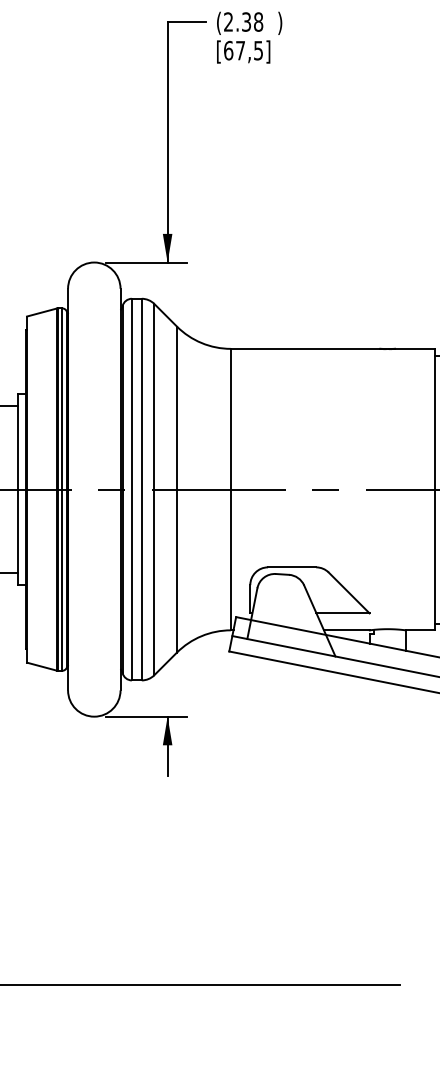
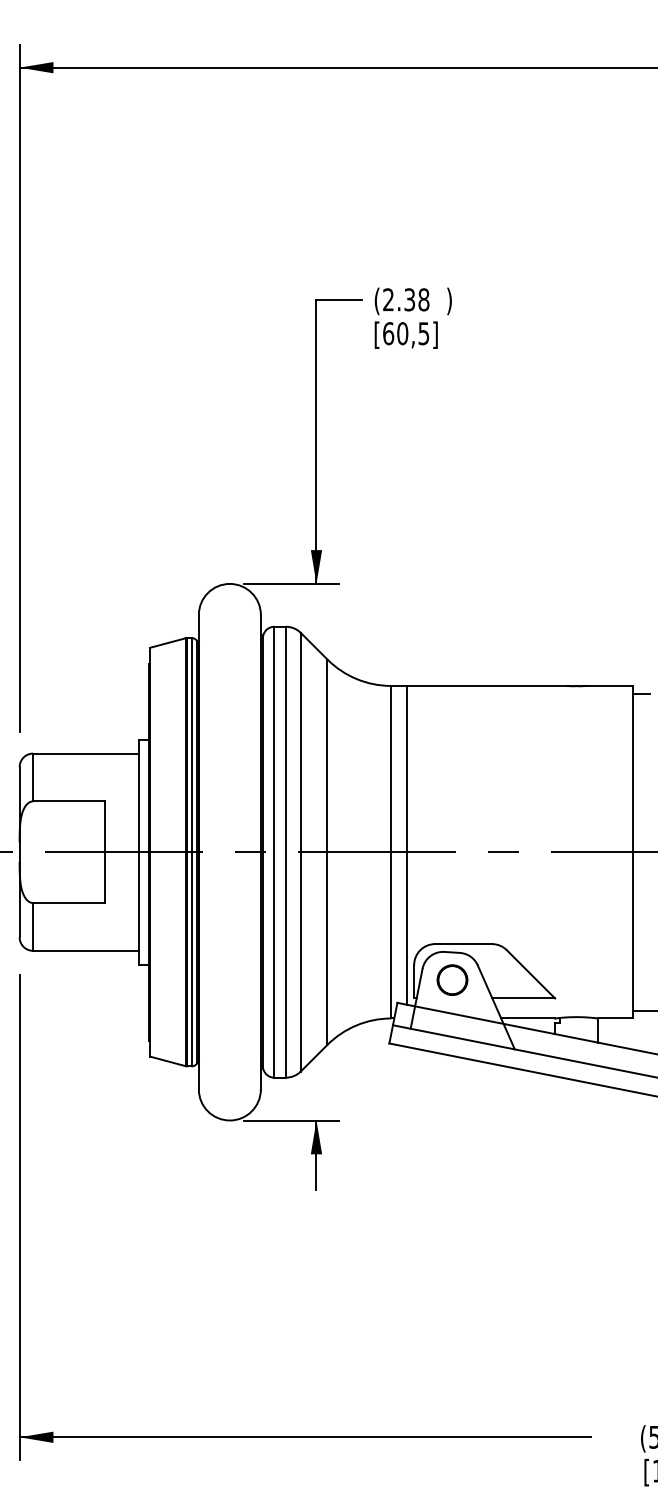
text: (240, 50) -> (402, 333), [67,5] -> [60,5]
line: (244, 483) -> (407, 844), added
part: (282, 597) -> (452, 979), added

